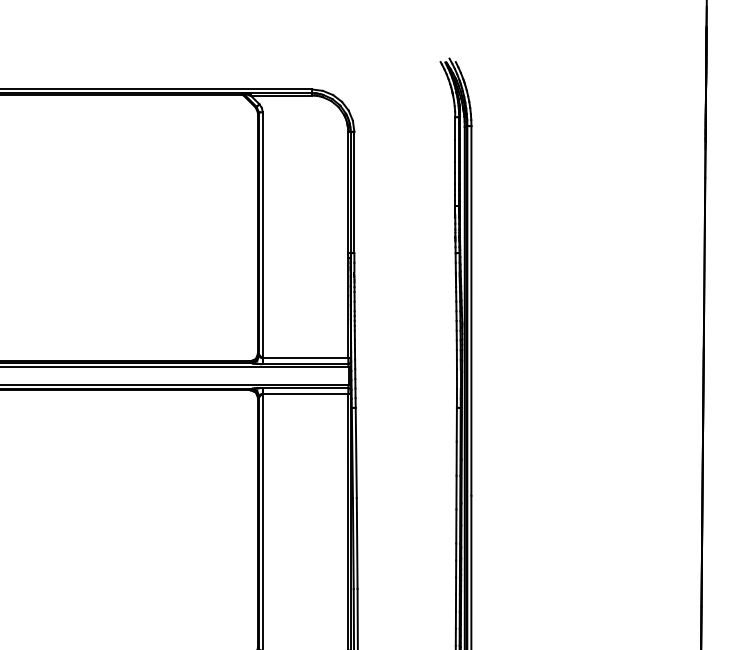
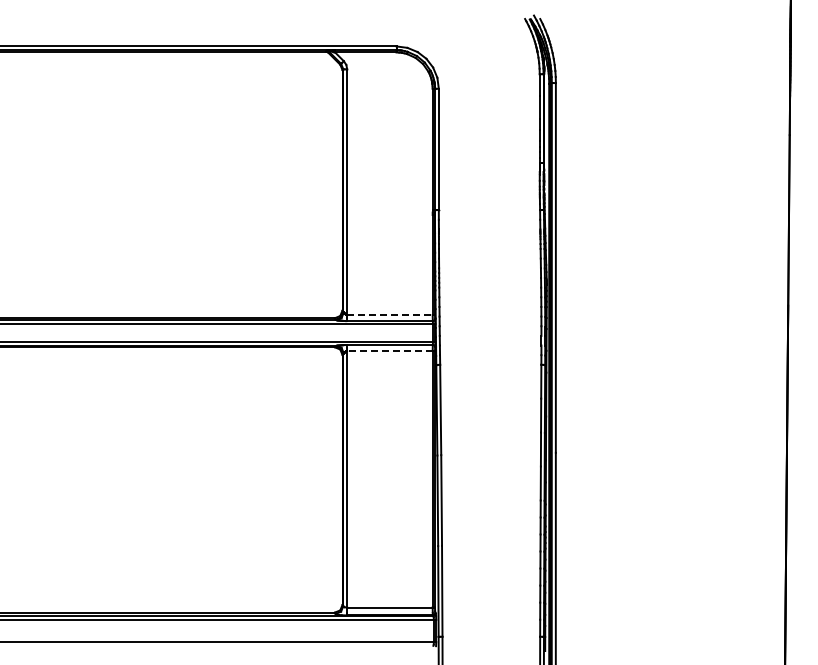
line: (305, 358) -> (389, 315), solid -> dashed
line: (305, 393) -> (389, 350), solid -> dashed

